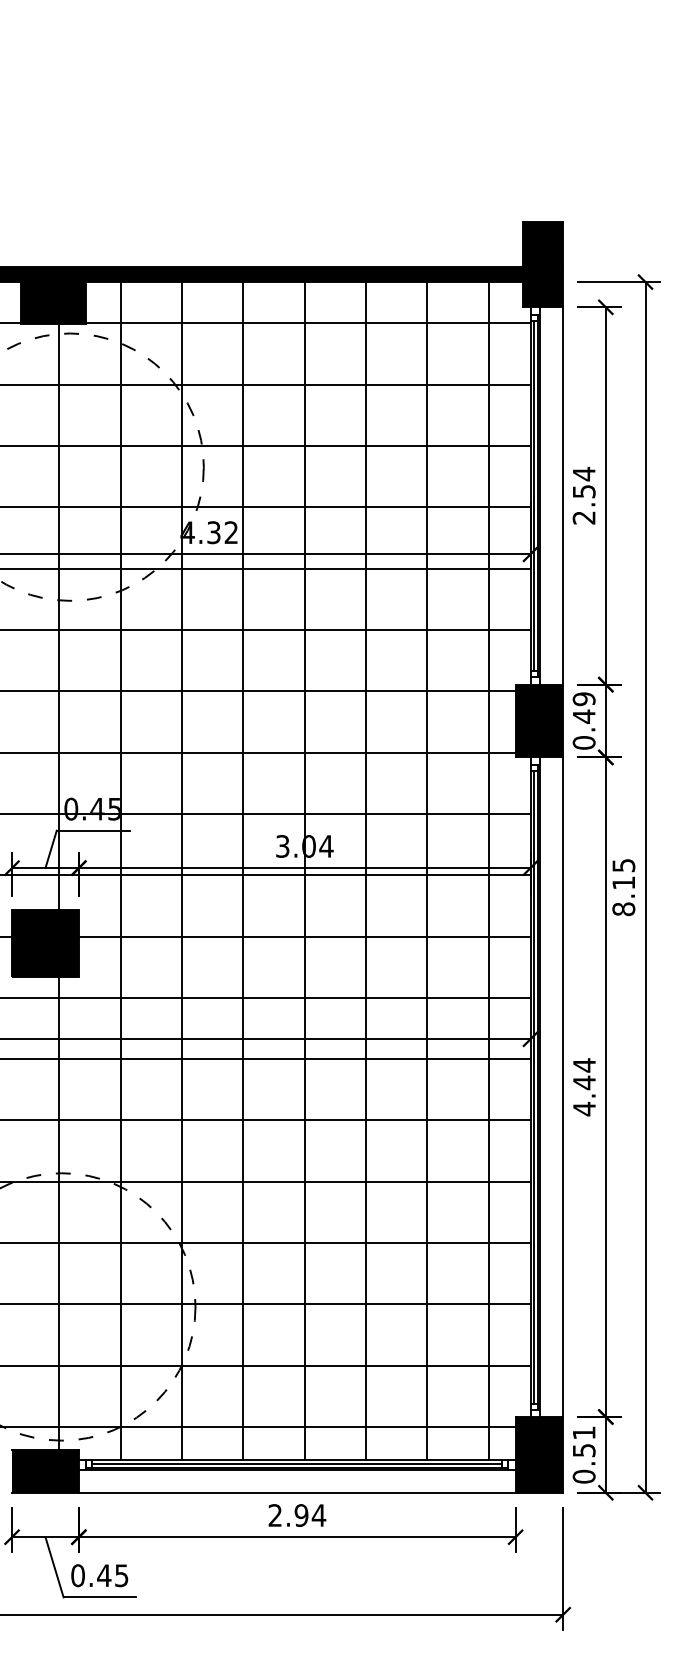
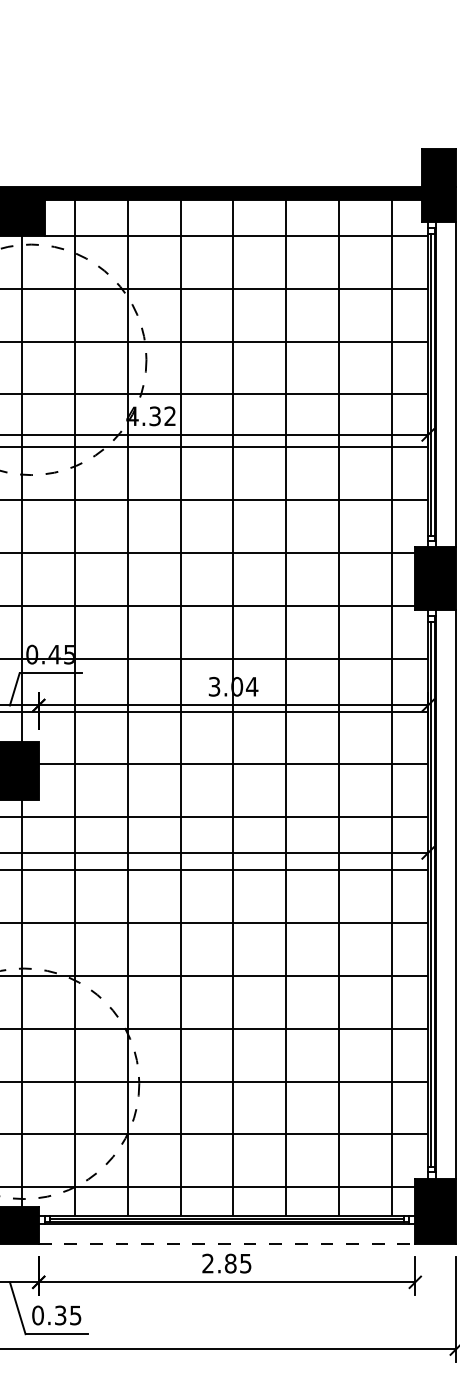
line: (297, 1492) -> (227, 1243), solid -> dashed
text: (310, 1515) -> (238, 1263), 2.94 -> 2.85
text: (104, 1575) -> (60, 1315), 0.45 -> 0.35

